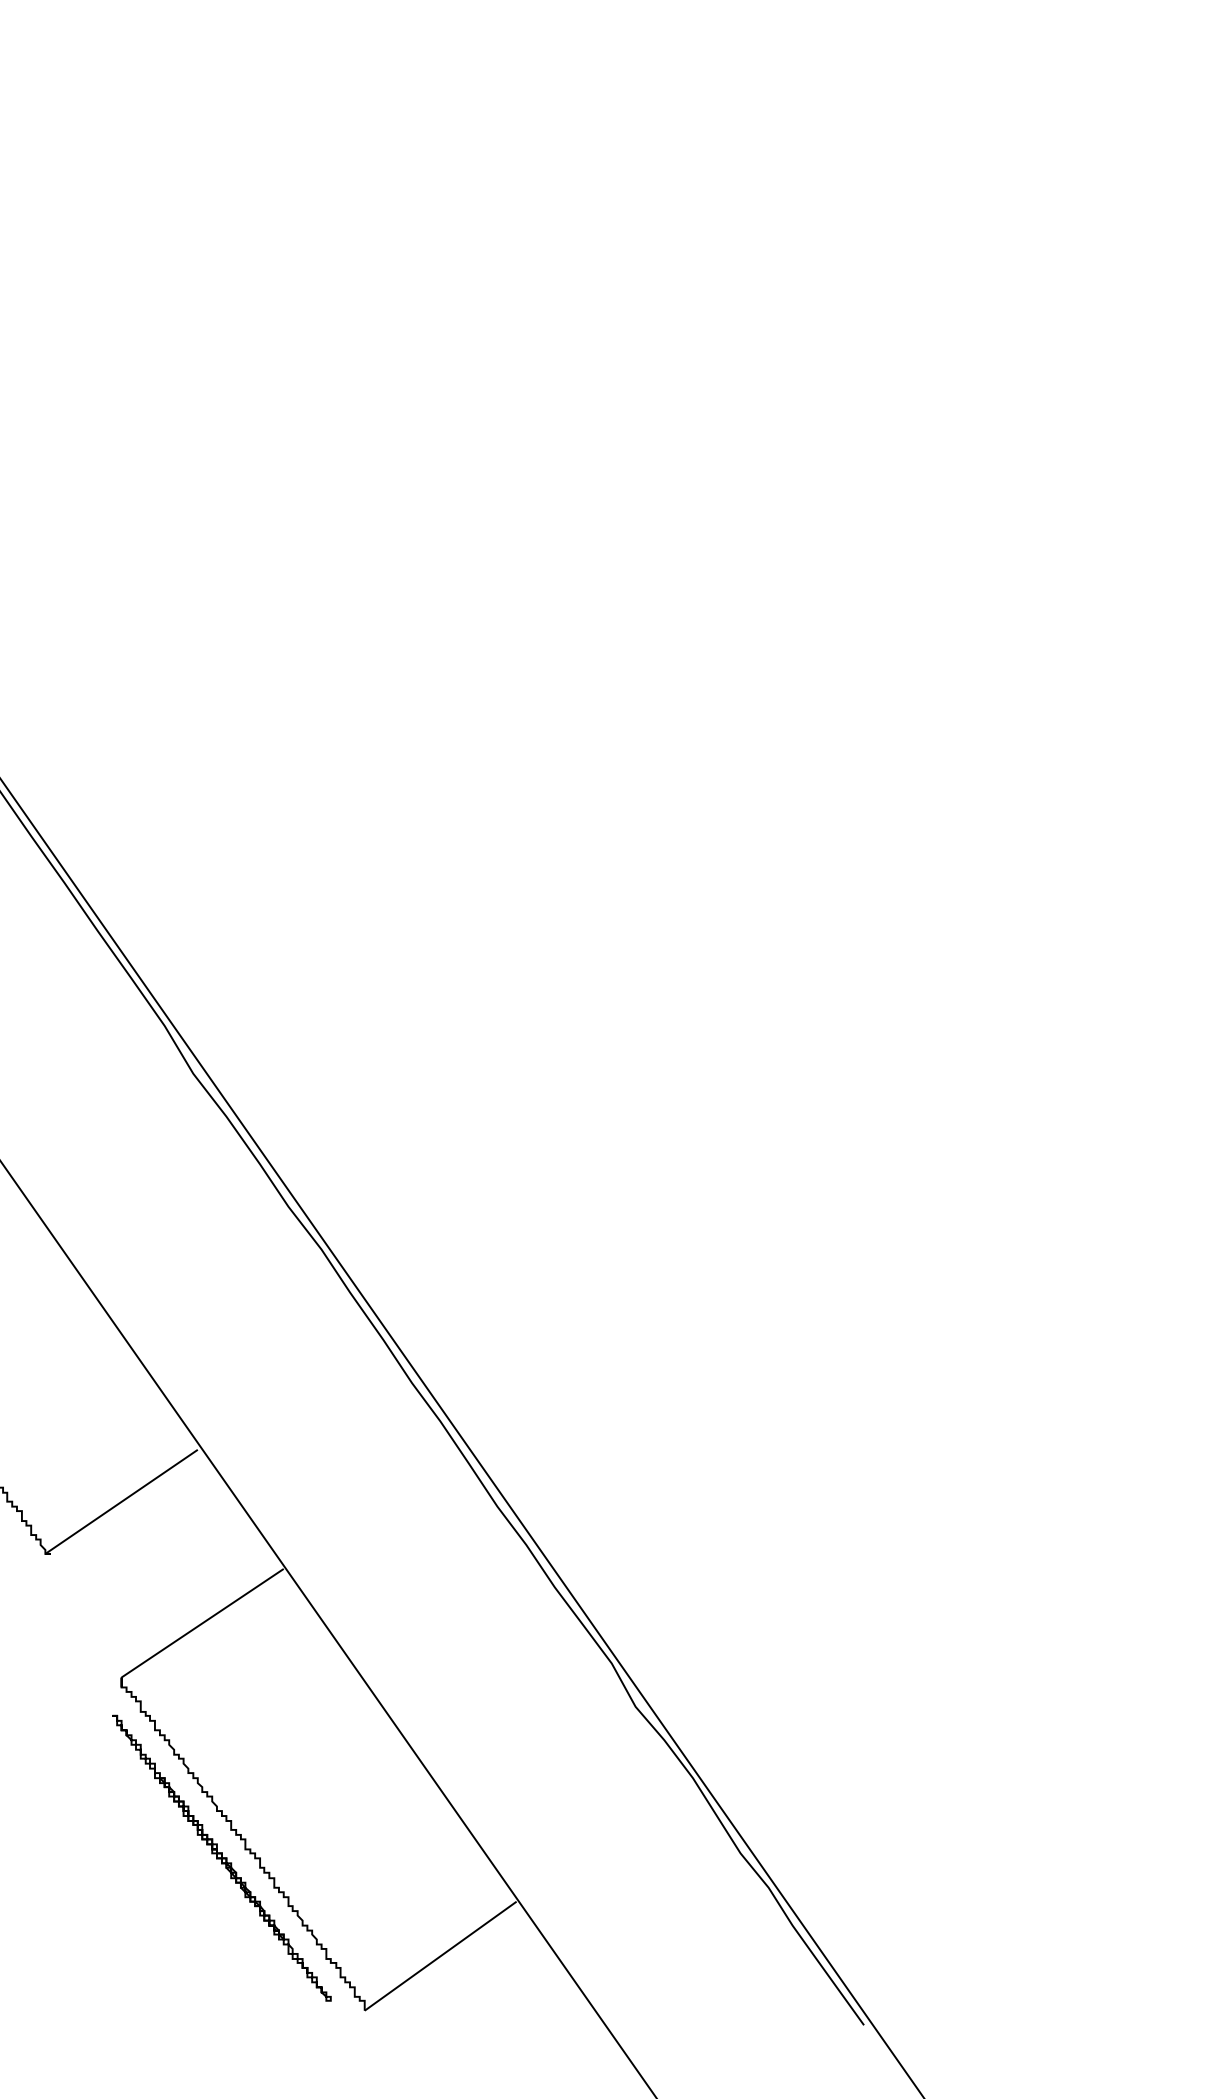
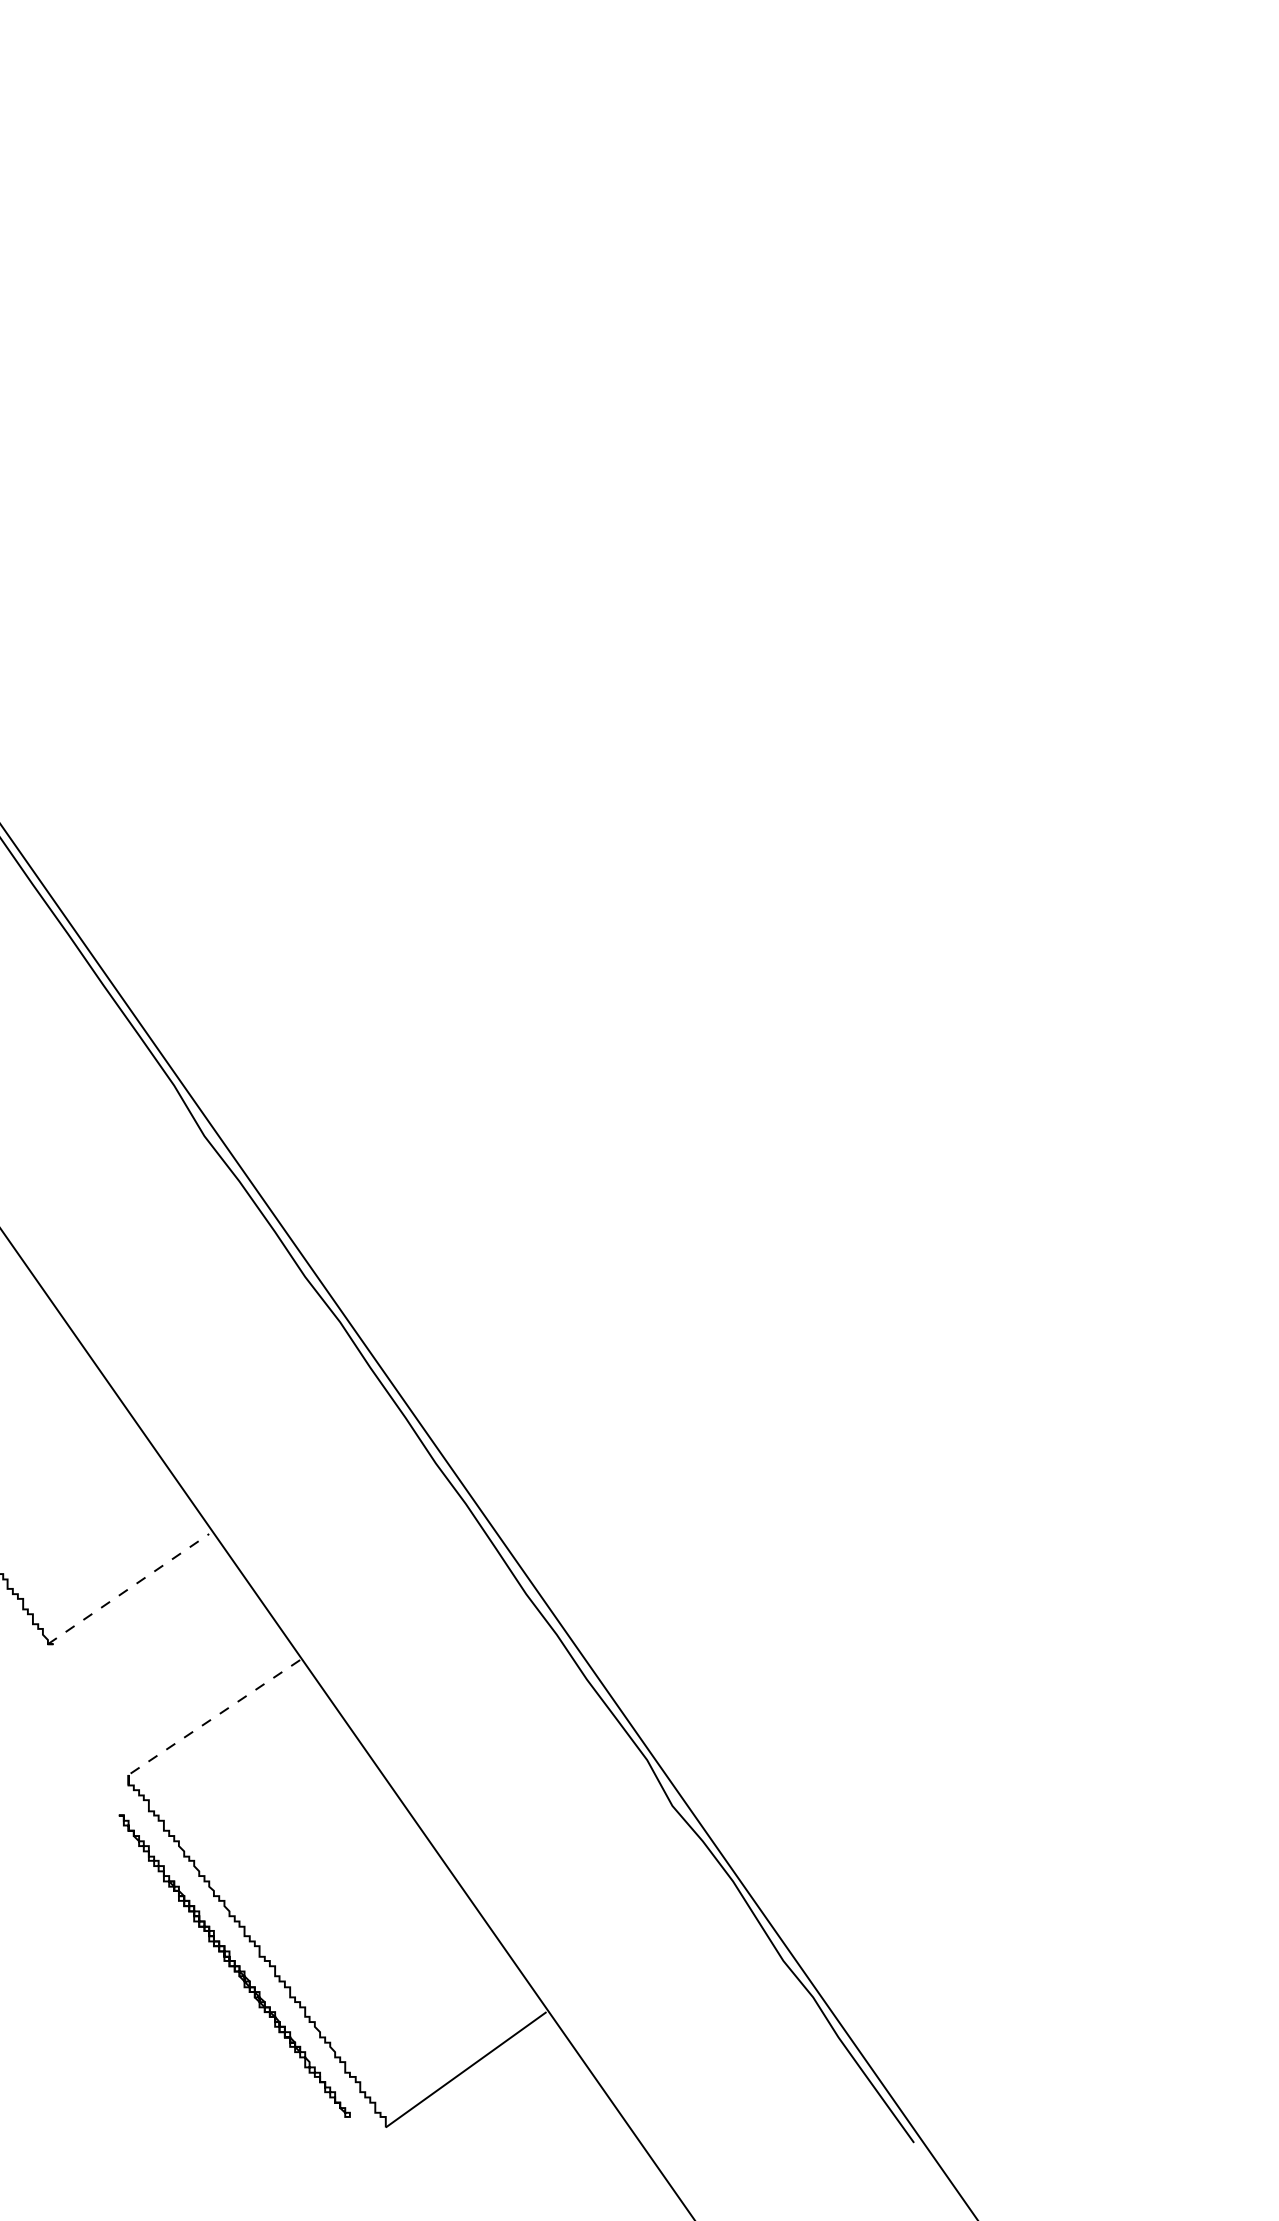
line: (122, 1501) -> (129, 1588), solid -> dashed
line: (202, 1623) -> (214, 1717), solid -> dashed

